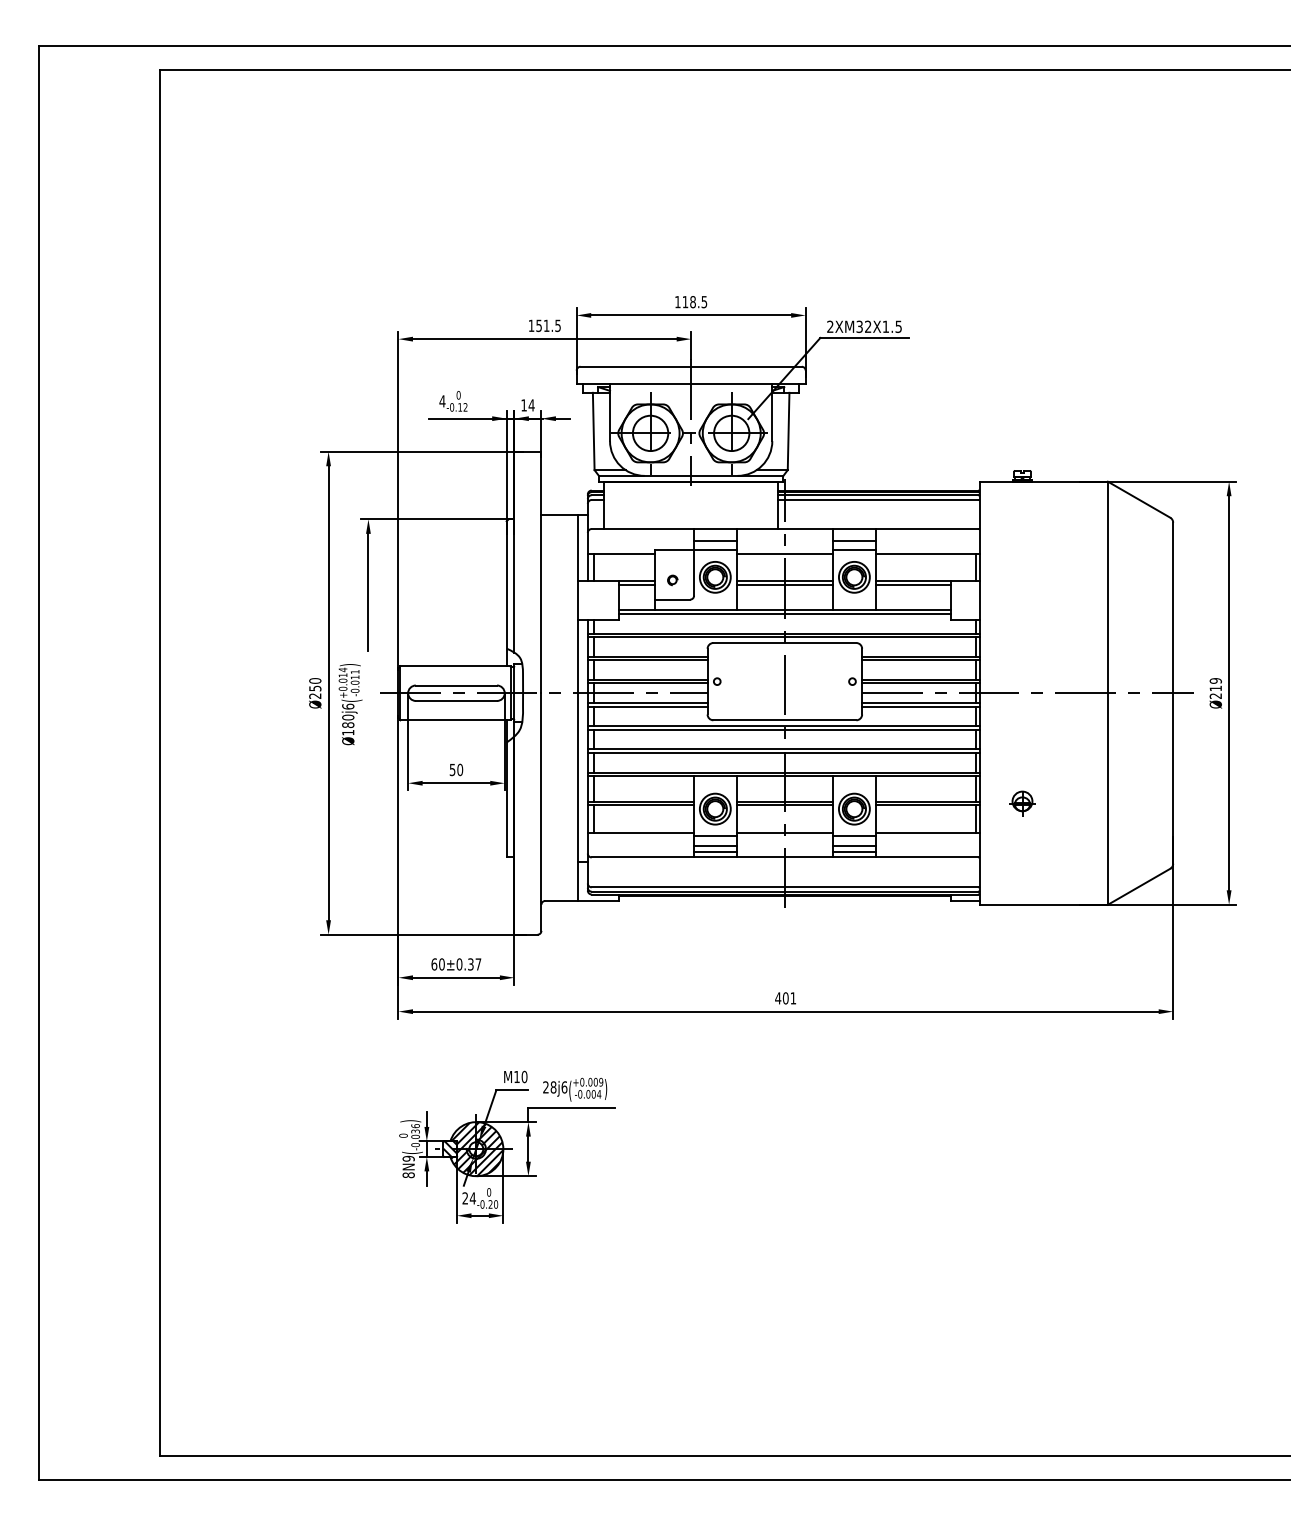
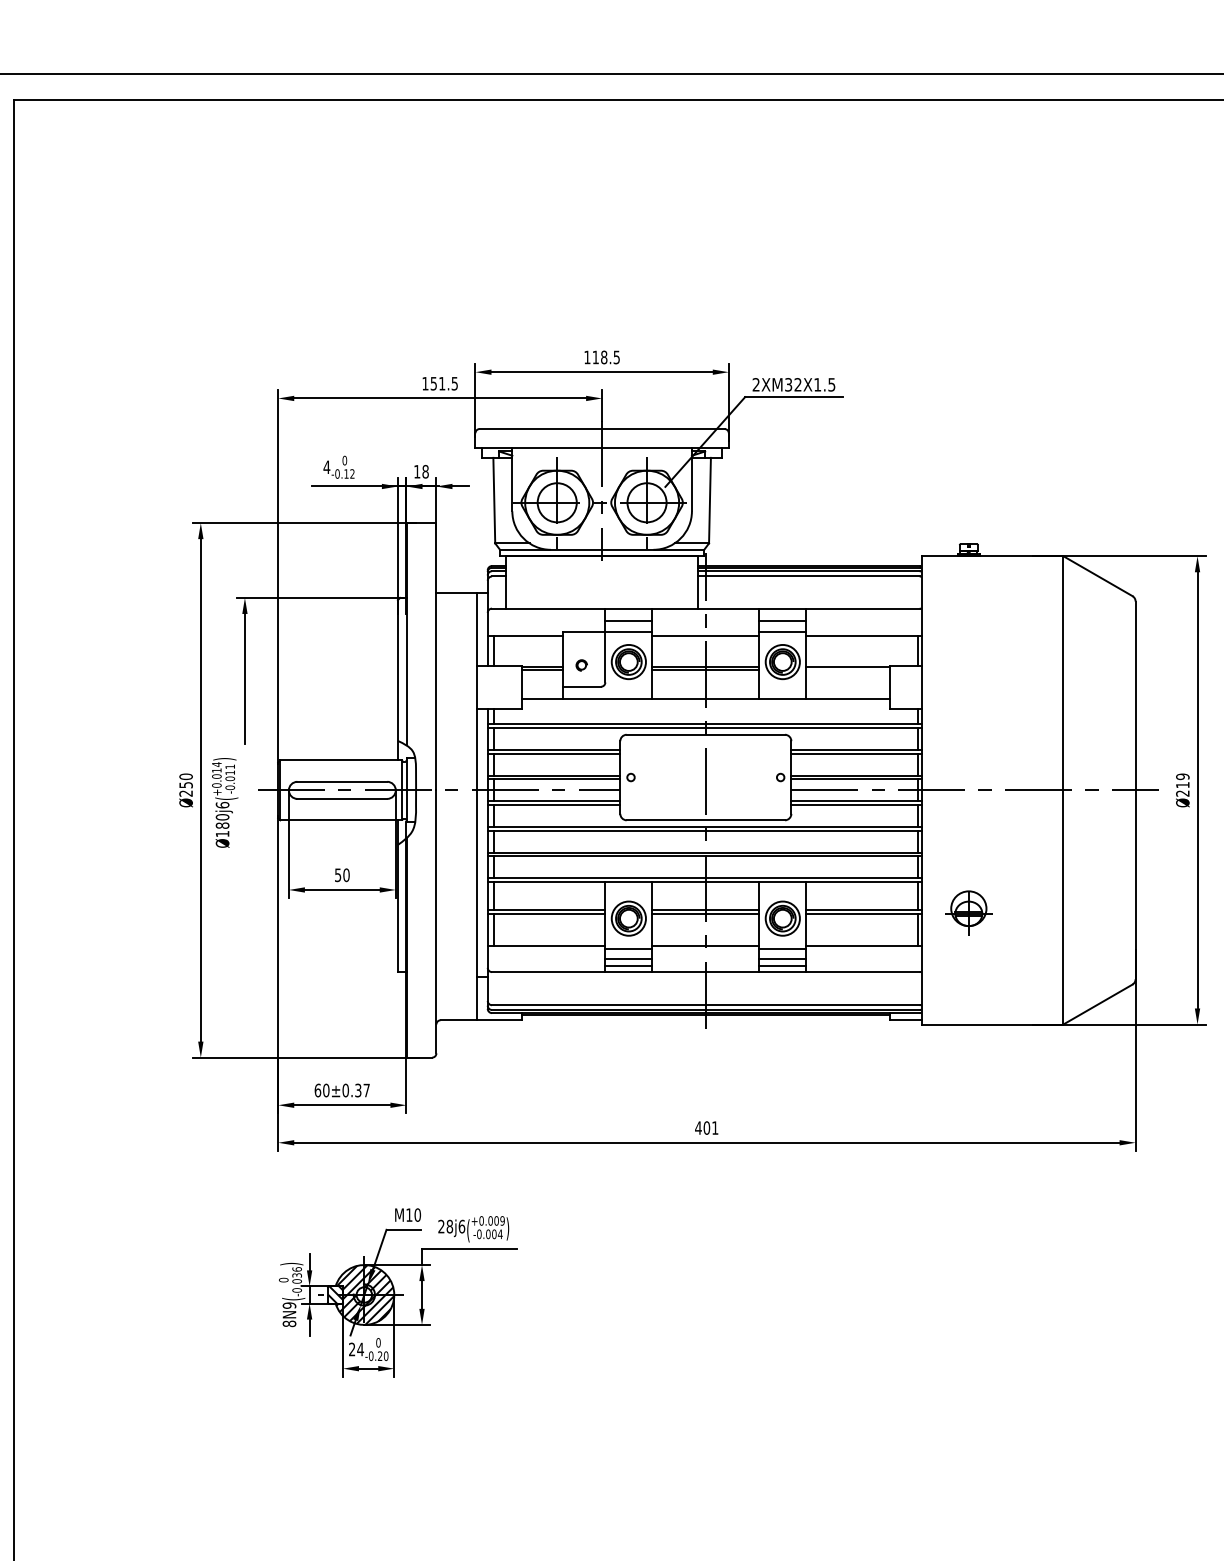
text: (531, 405) -> (425, 471), 14 -> 18
line: (913, 584) -> (848, 670), removed
line: (784, 613) -> (705, 702), removed
part: (1022, 803) -> (968, 912), size x1.6

